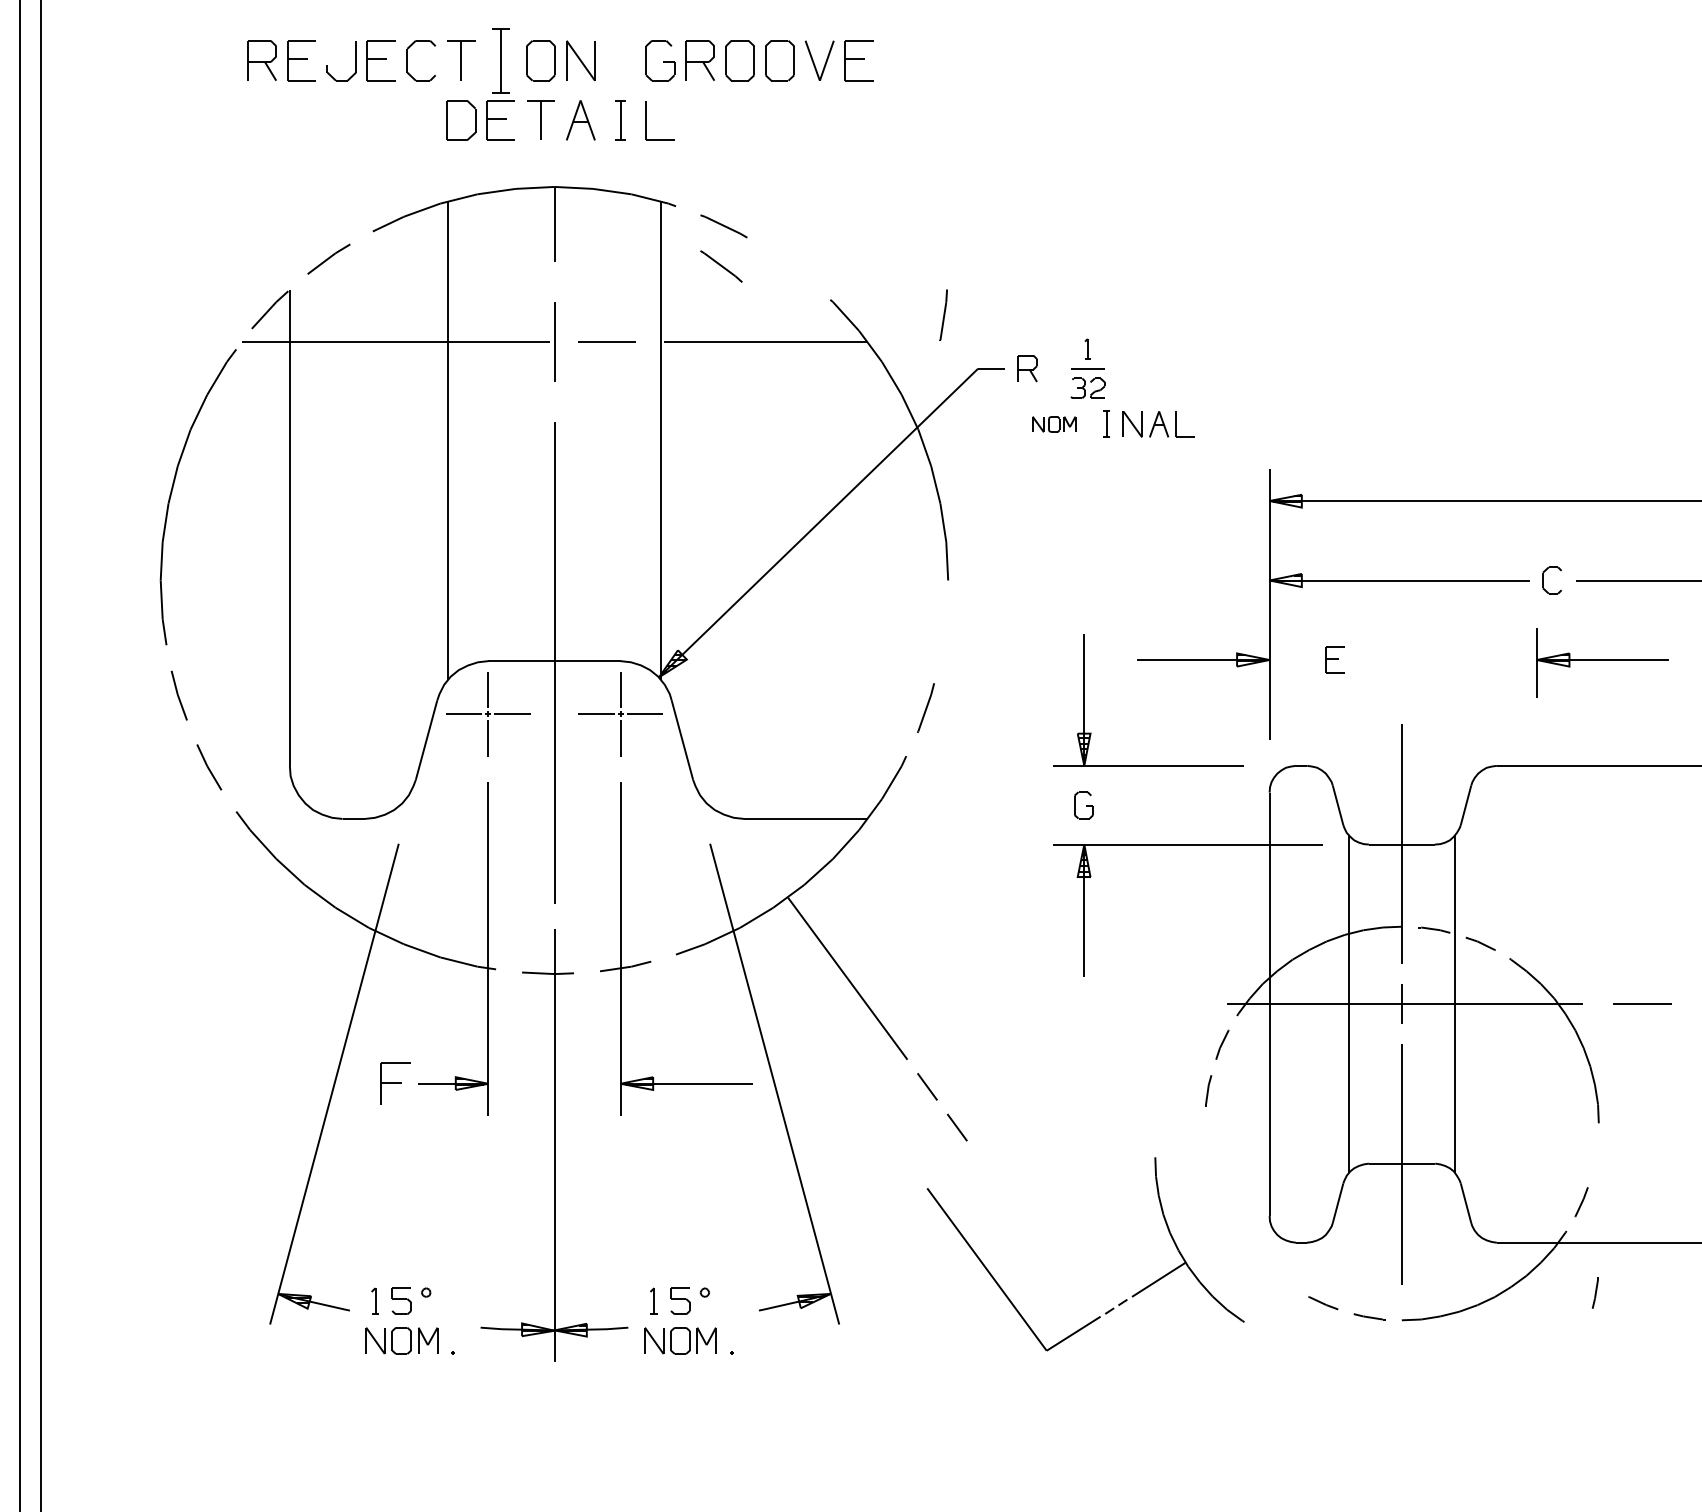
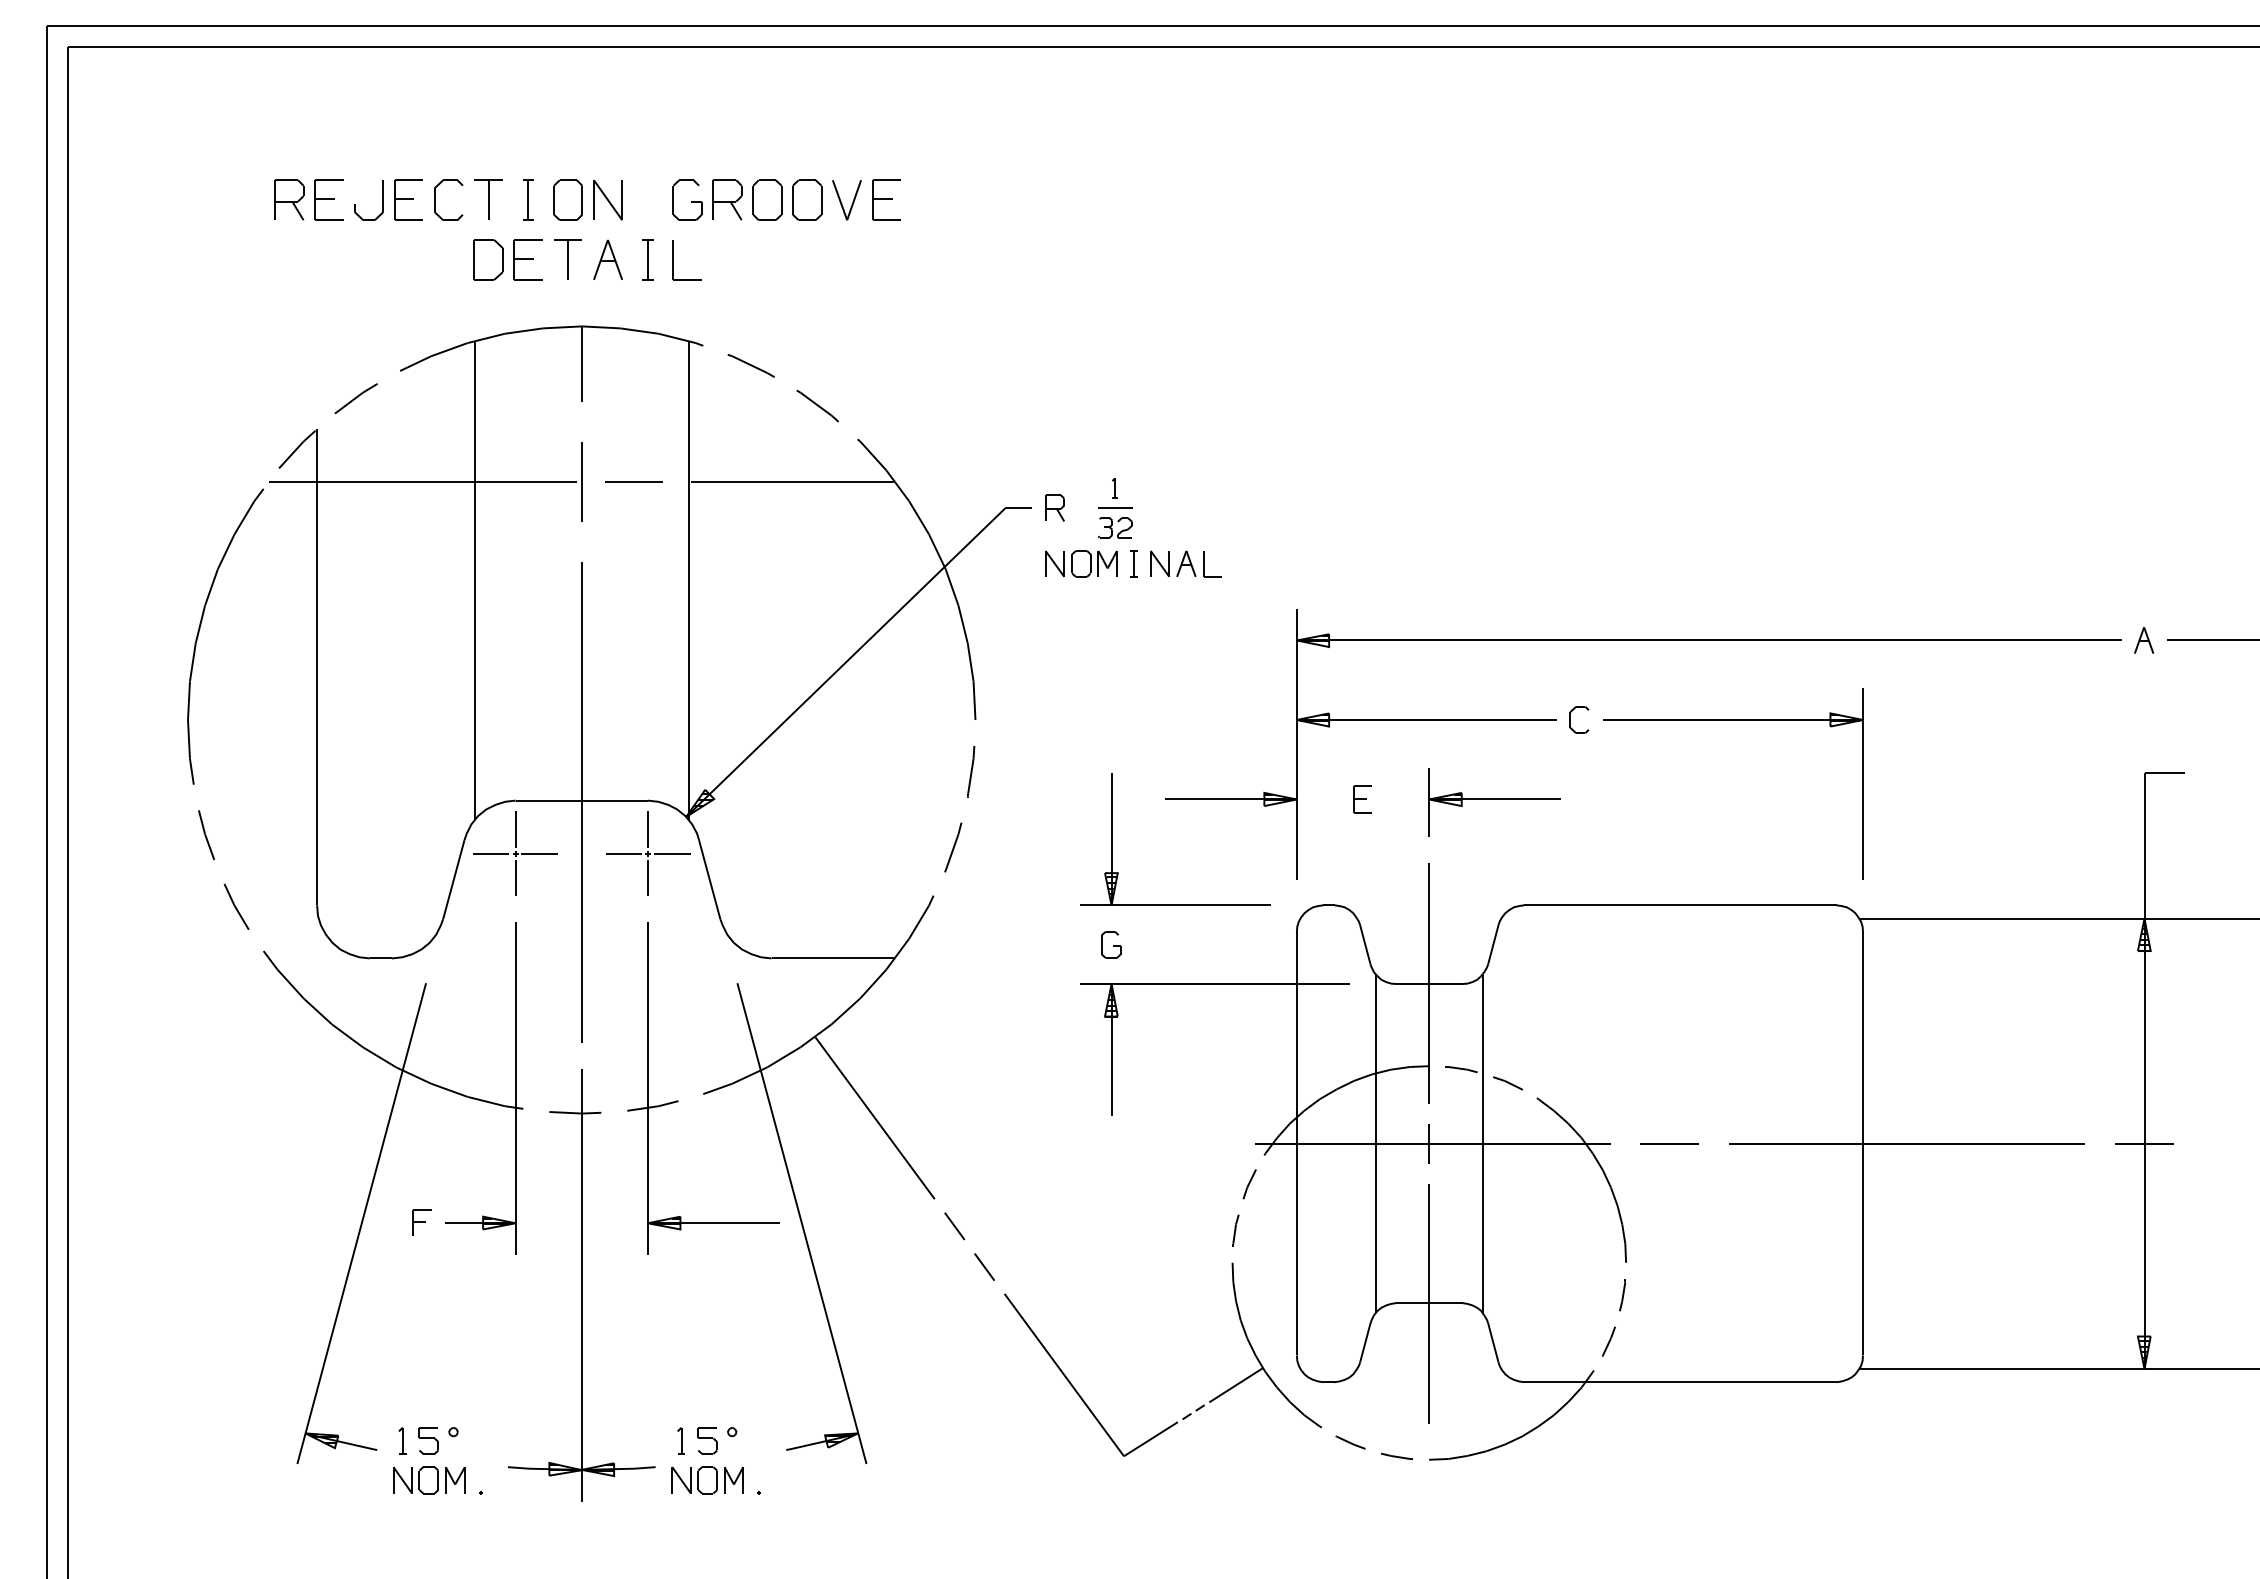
part: (501, 60) -> (528, 199), size x0.62
line: (721, 266) -> (817, 405), moved
line: (944, 315) -> (971, 771), moved
part: (1054, 424) -> (1081, 563), size x1.67
part: (1602, 663) -> (1494, 802), moved
part: (394, 1083) -> (421, 1222), size x0.62
line: (1595, 1293) -> (1622, 1295), moved
part: (1120, 1303) -> (1197, 1408), moved

